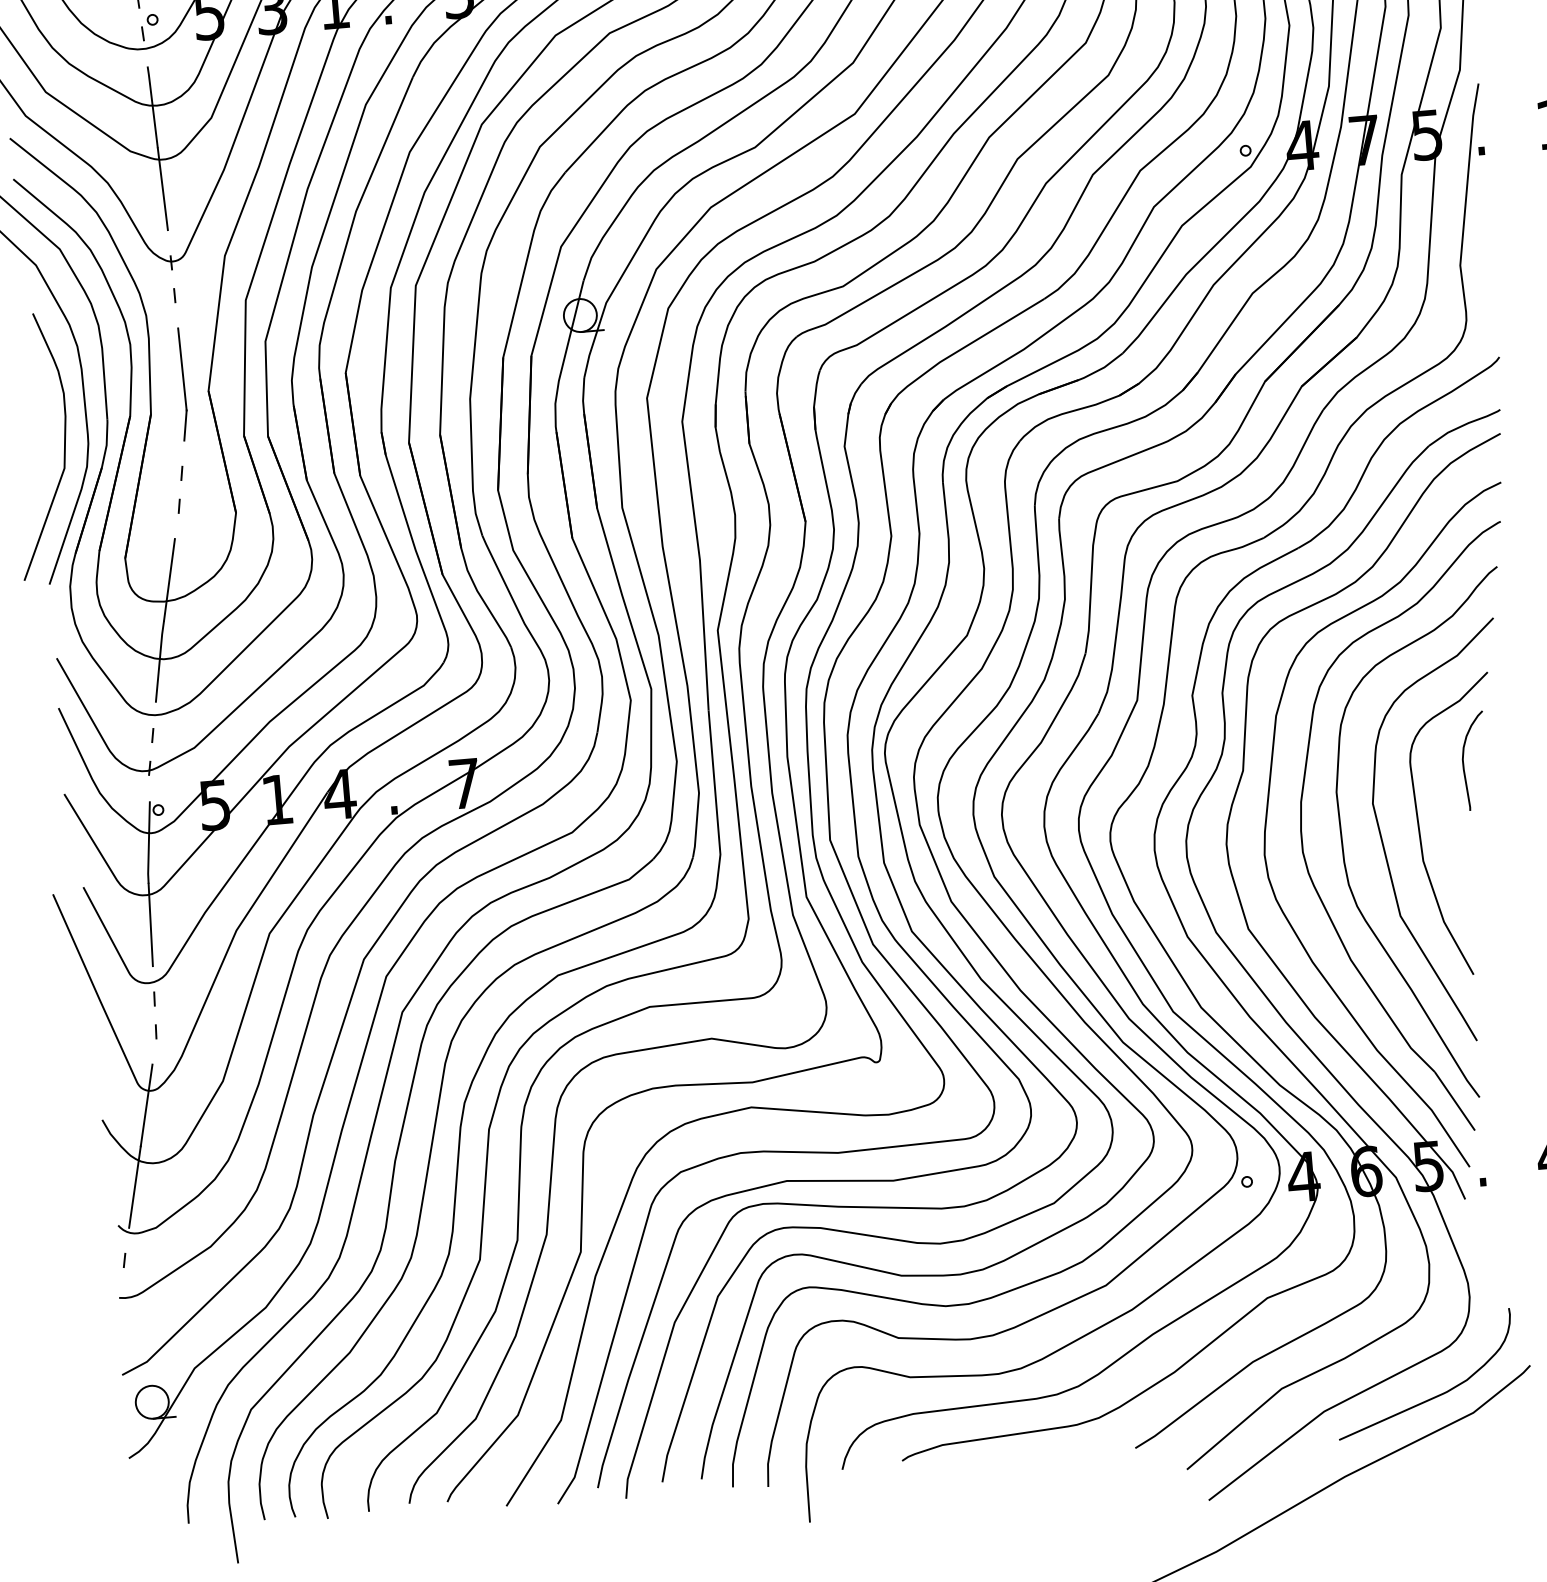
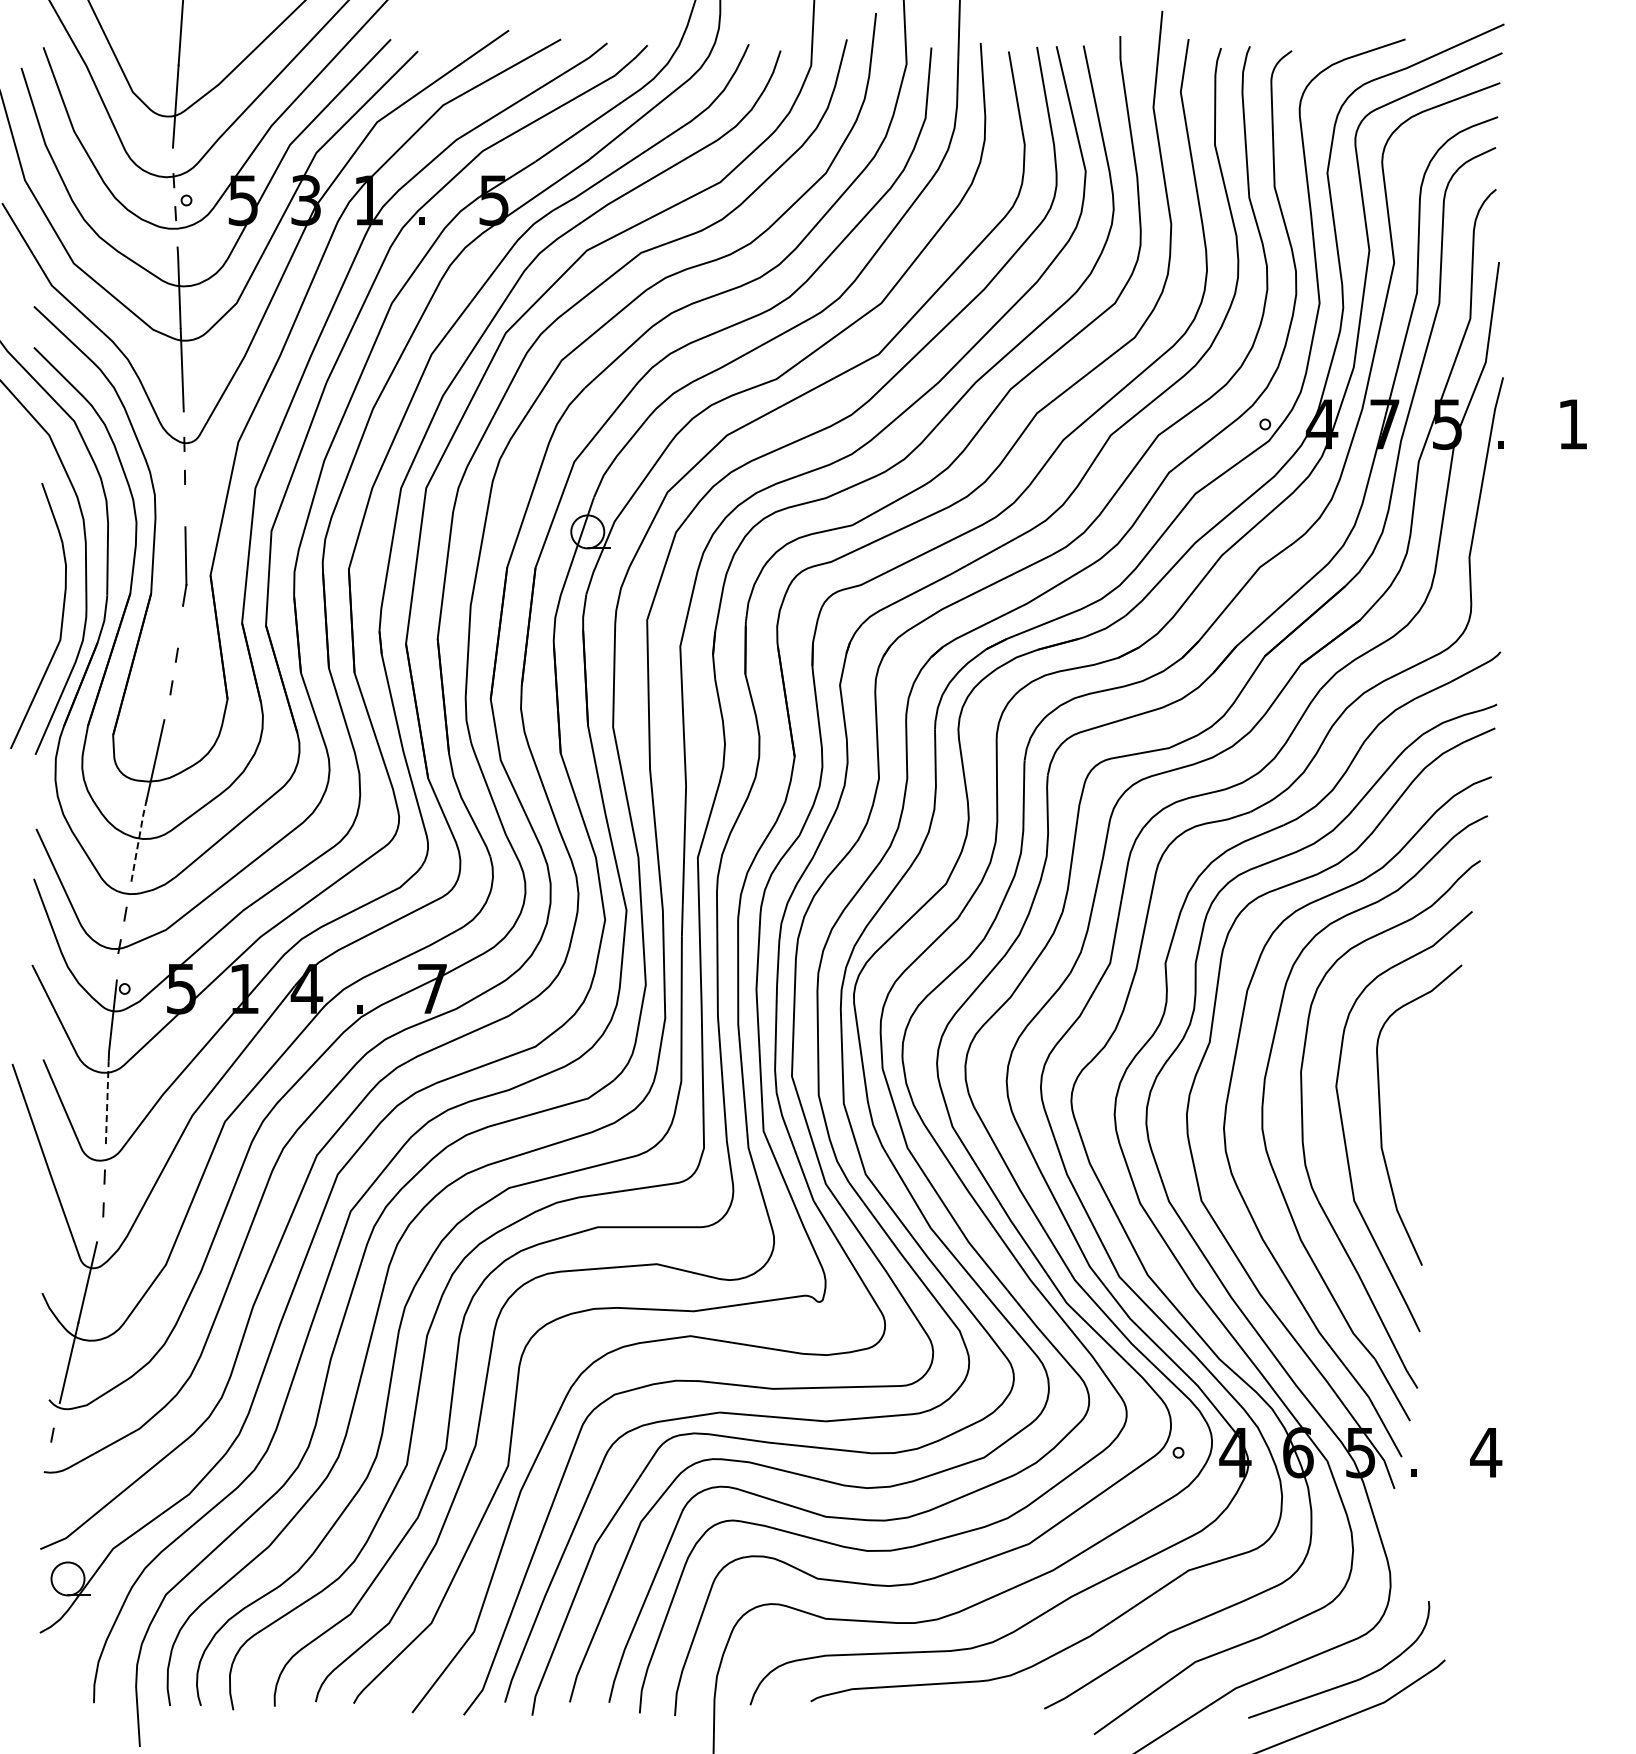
part: (181, 384) -> (184, 566), size x0.7
line: (159, 661) -> (138, 840), solid -> dashed
curve: (1463, 761) -> (1430, 1052), removed
line: (150, 924) -> (107, 1102), solid -> dashed

